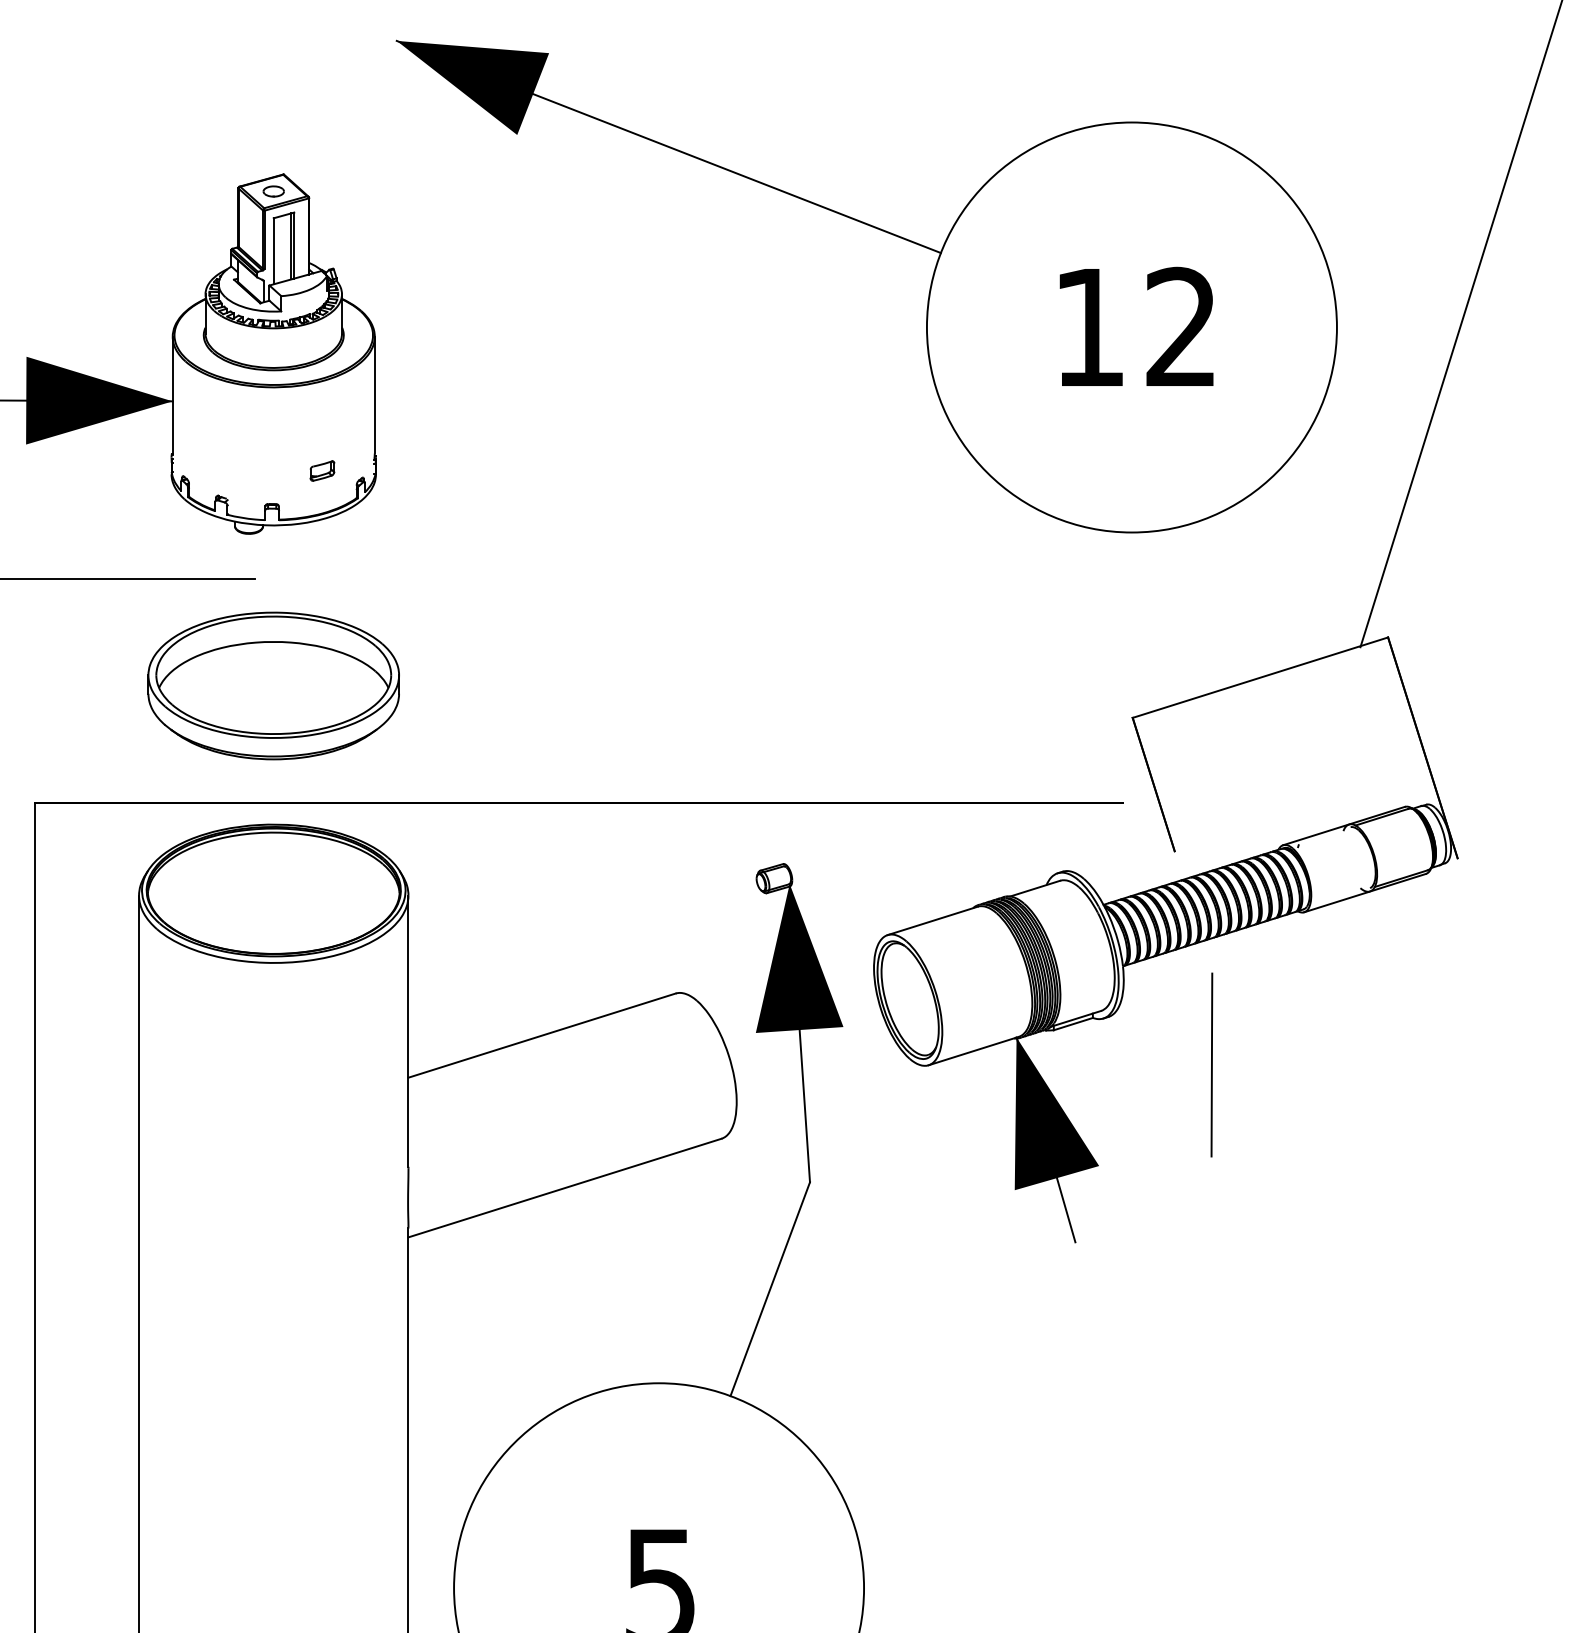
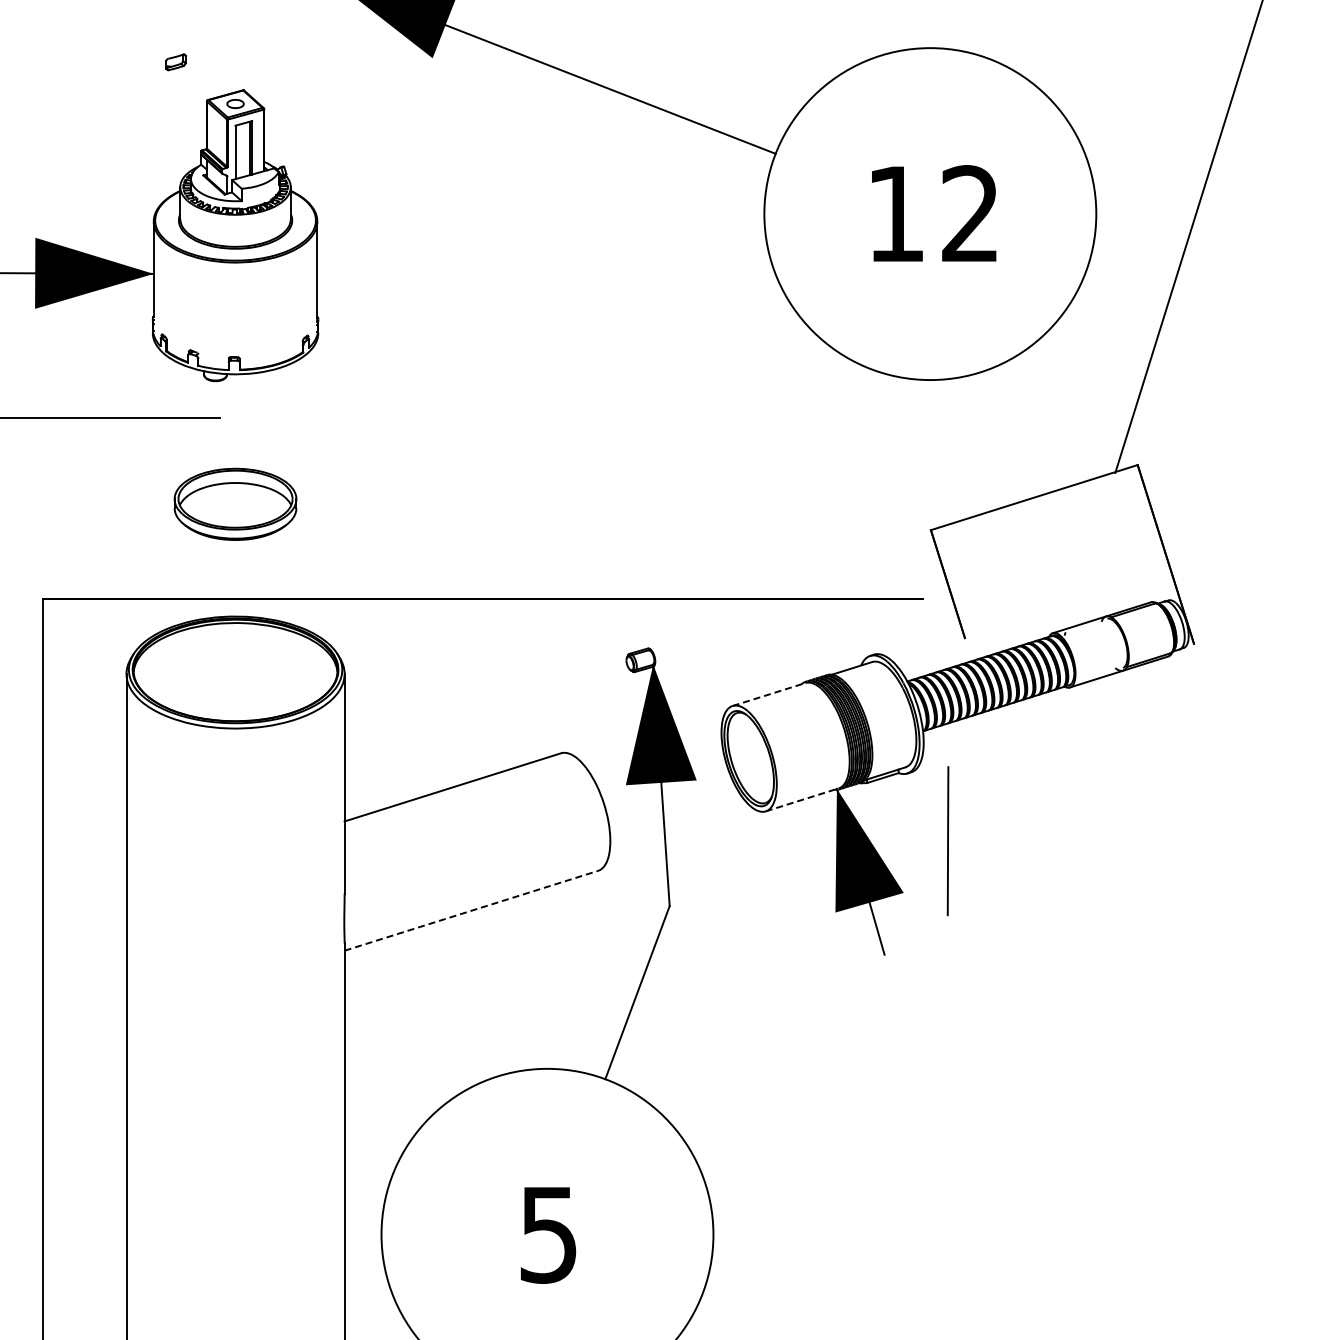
part: (321, 471) -> (175, 62), moved
part: (273, 686) -> (235, 504), size x0.6
line: (933, 920) -> (769, 694), solid -> dashed
line: (974, 1050) -> (802, 799), solid -> dashed
line: (1211, 1065) -> (947, 841), moved
line: (565, 1187) -> (471, 910), solid -> dashed

